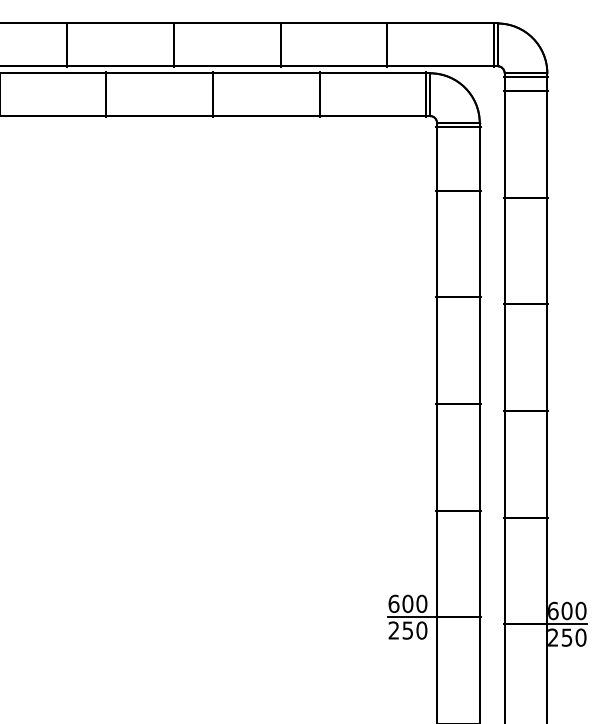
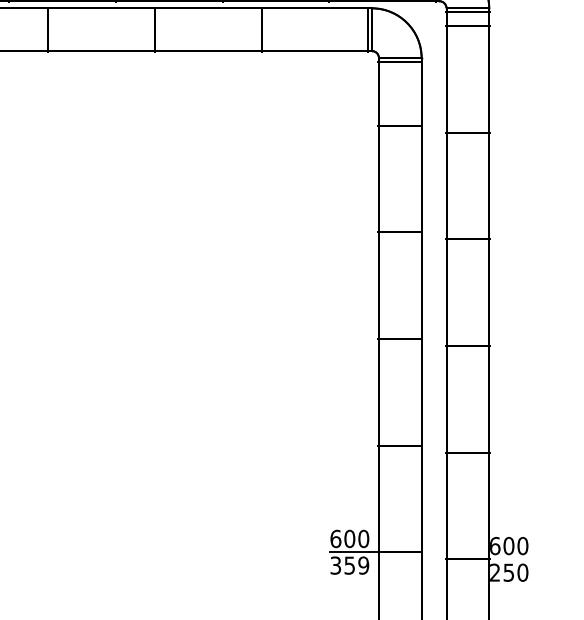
line: (566, 624) -> (508, 559), removed
text: (407, 630) -> (349, 565), 250 -> 359

